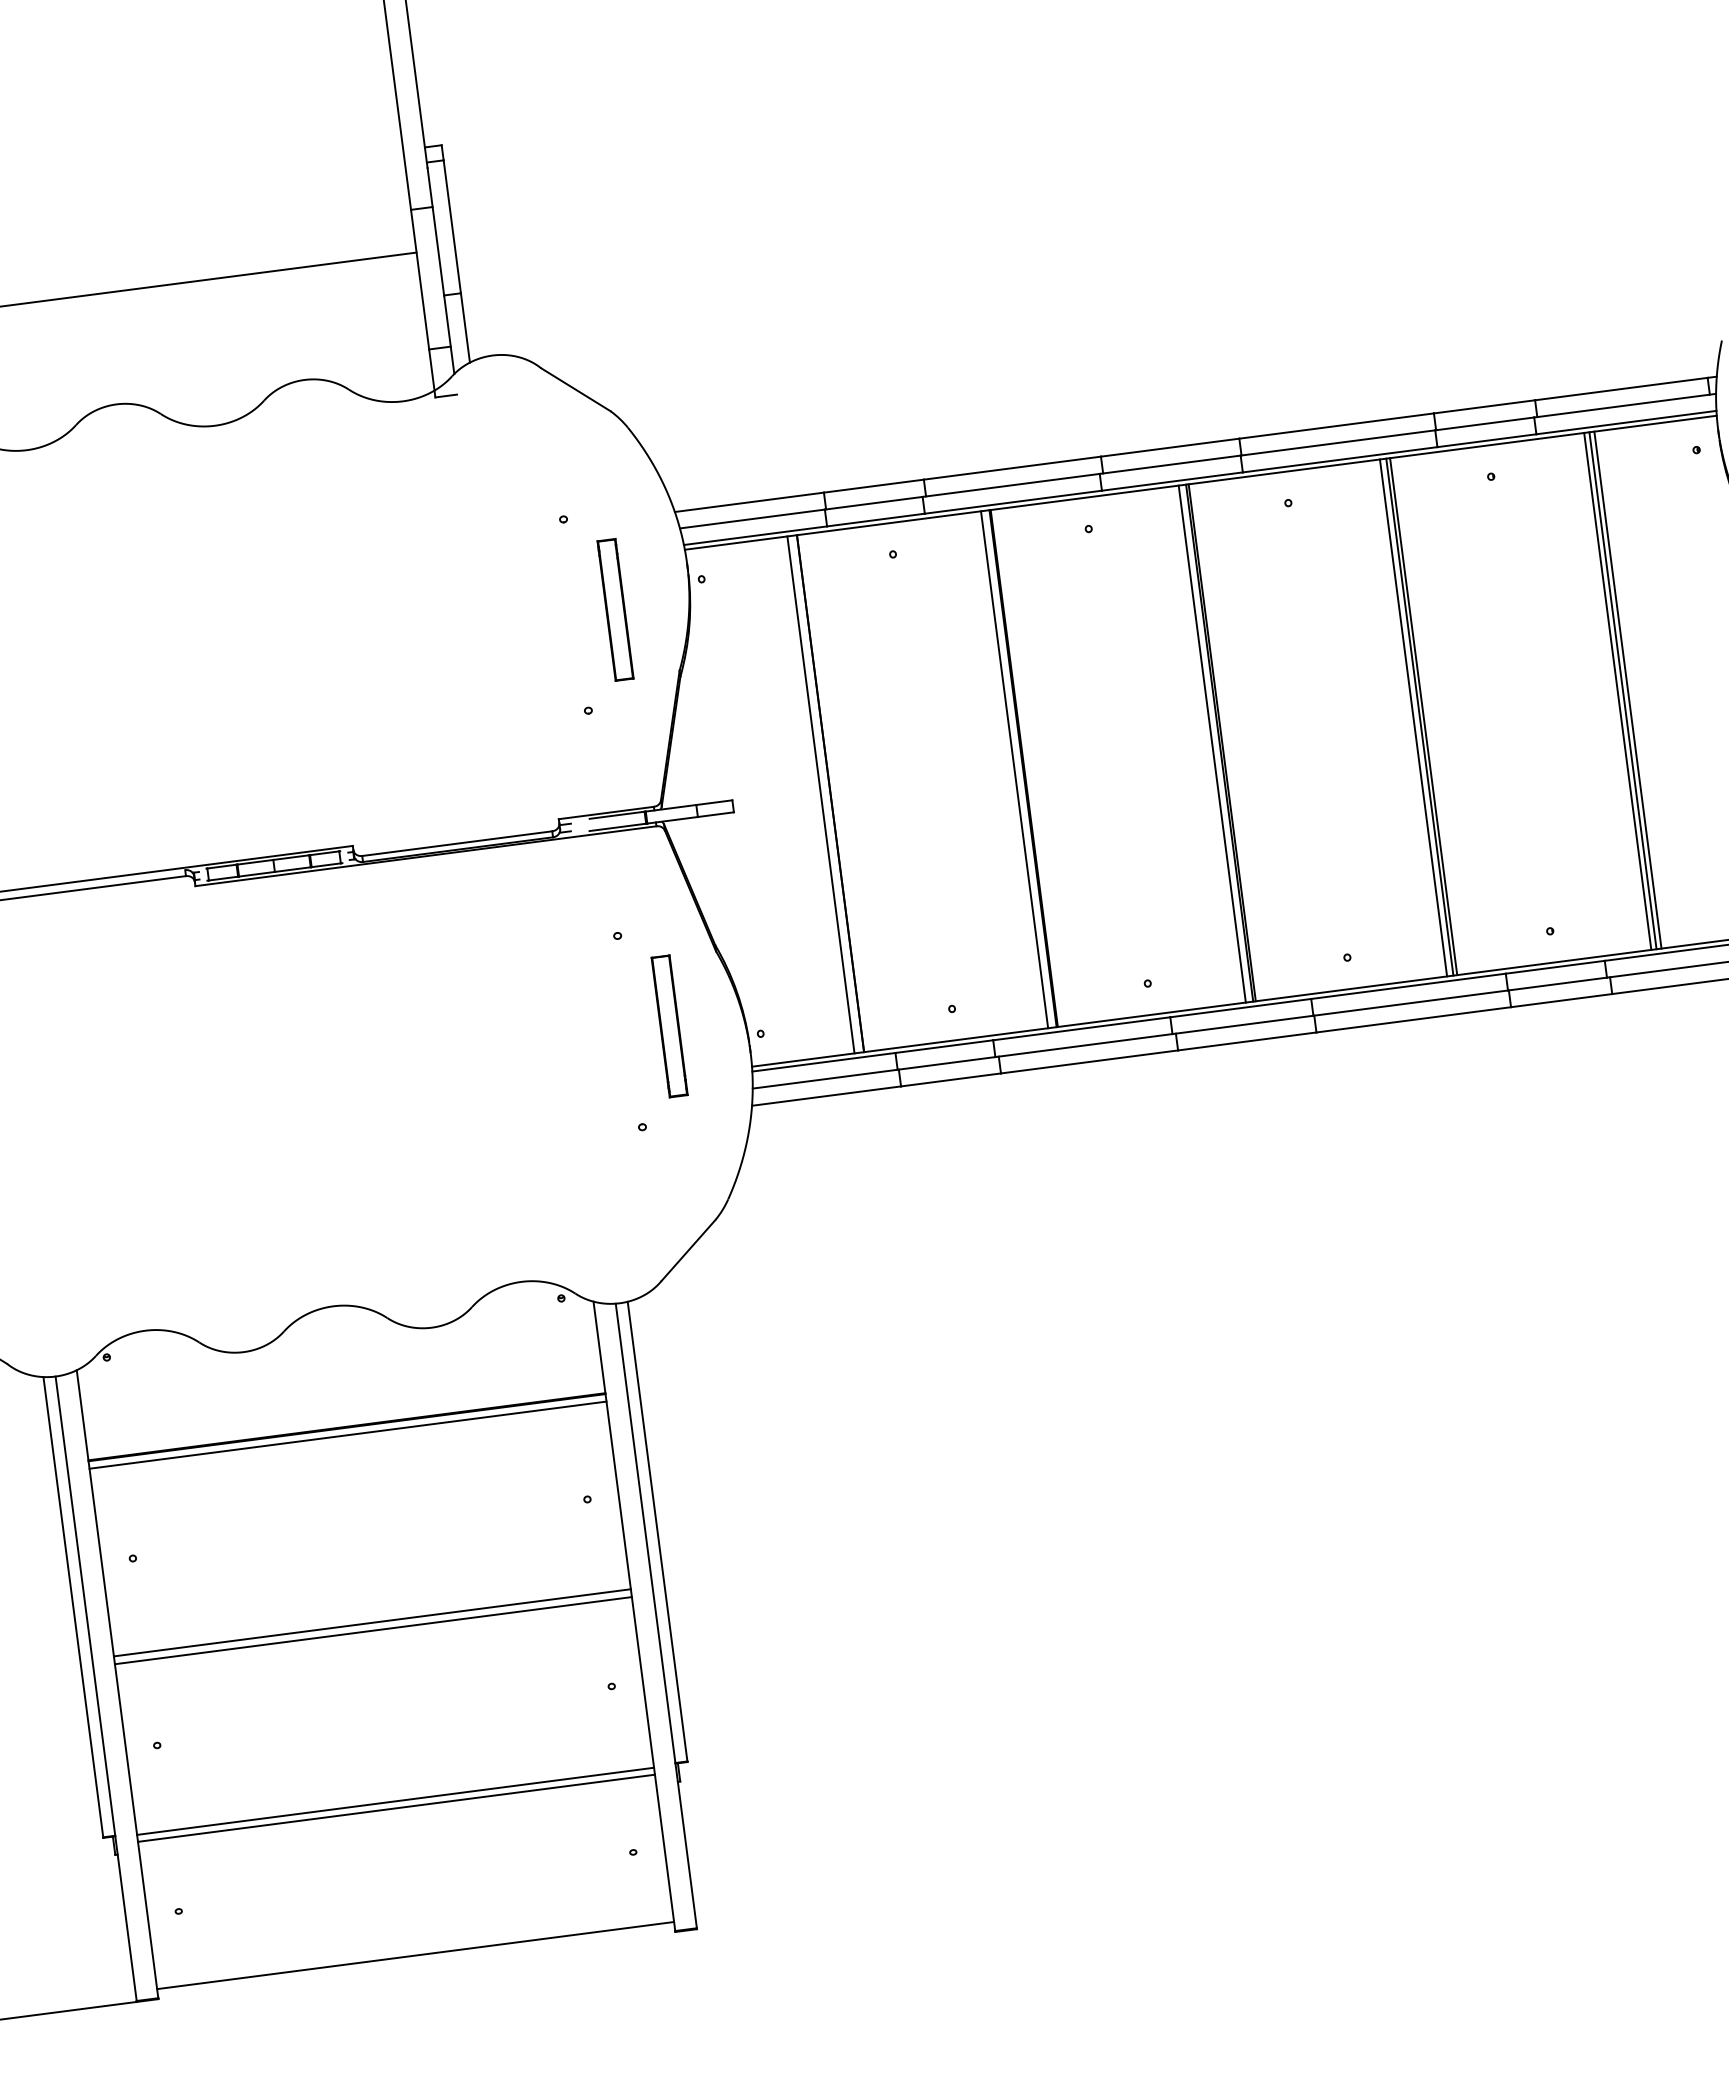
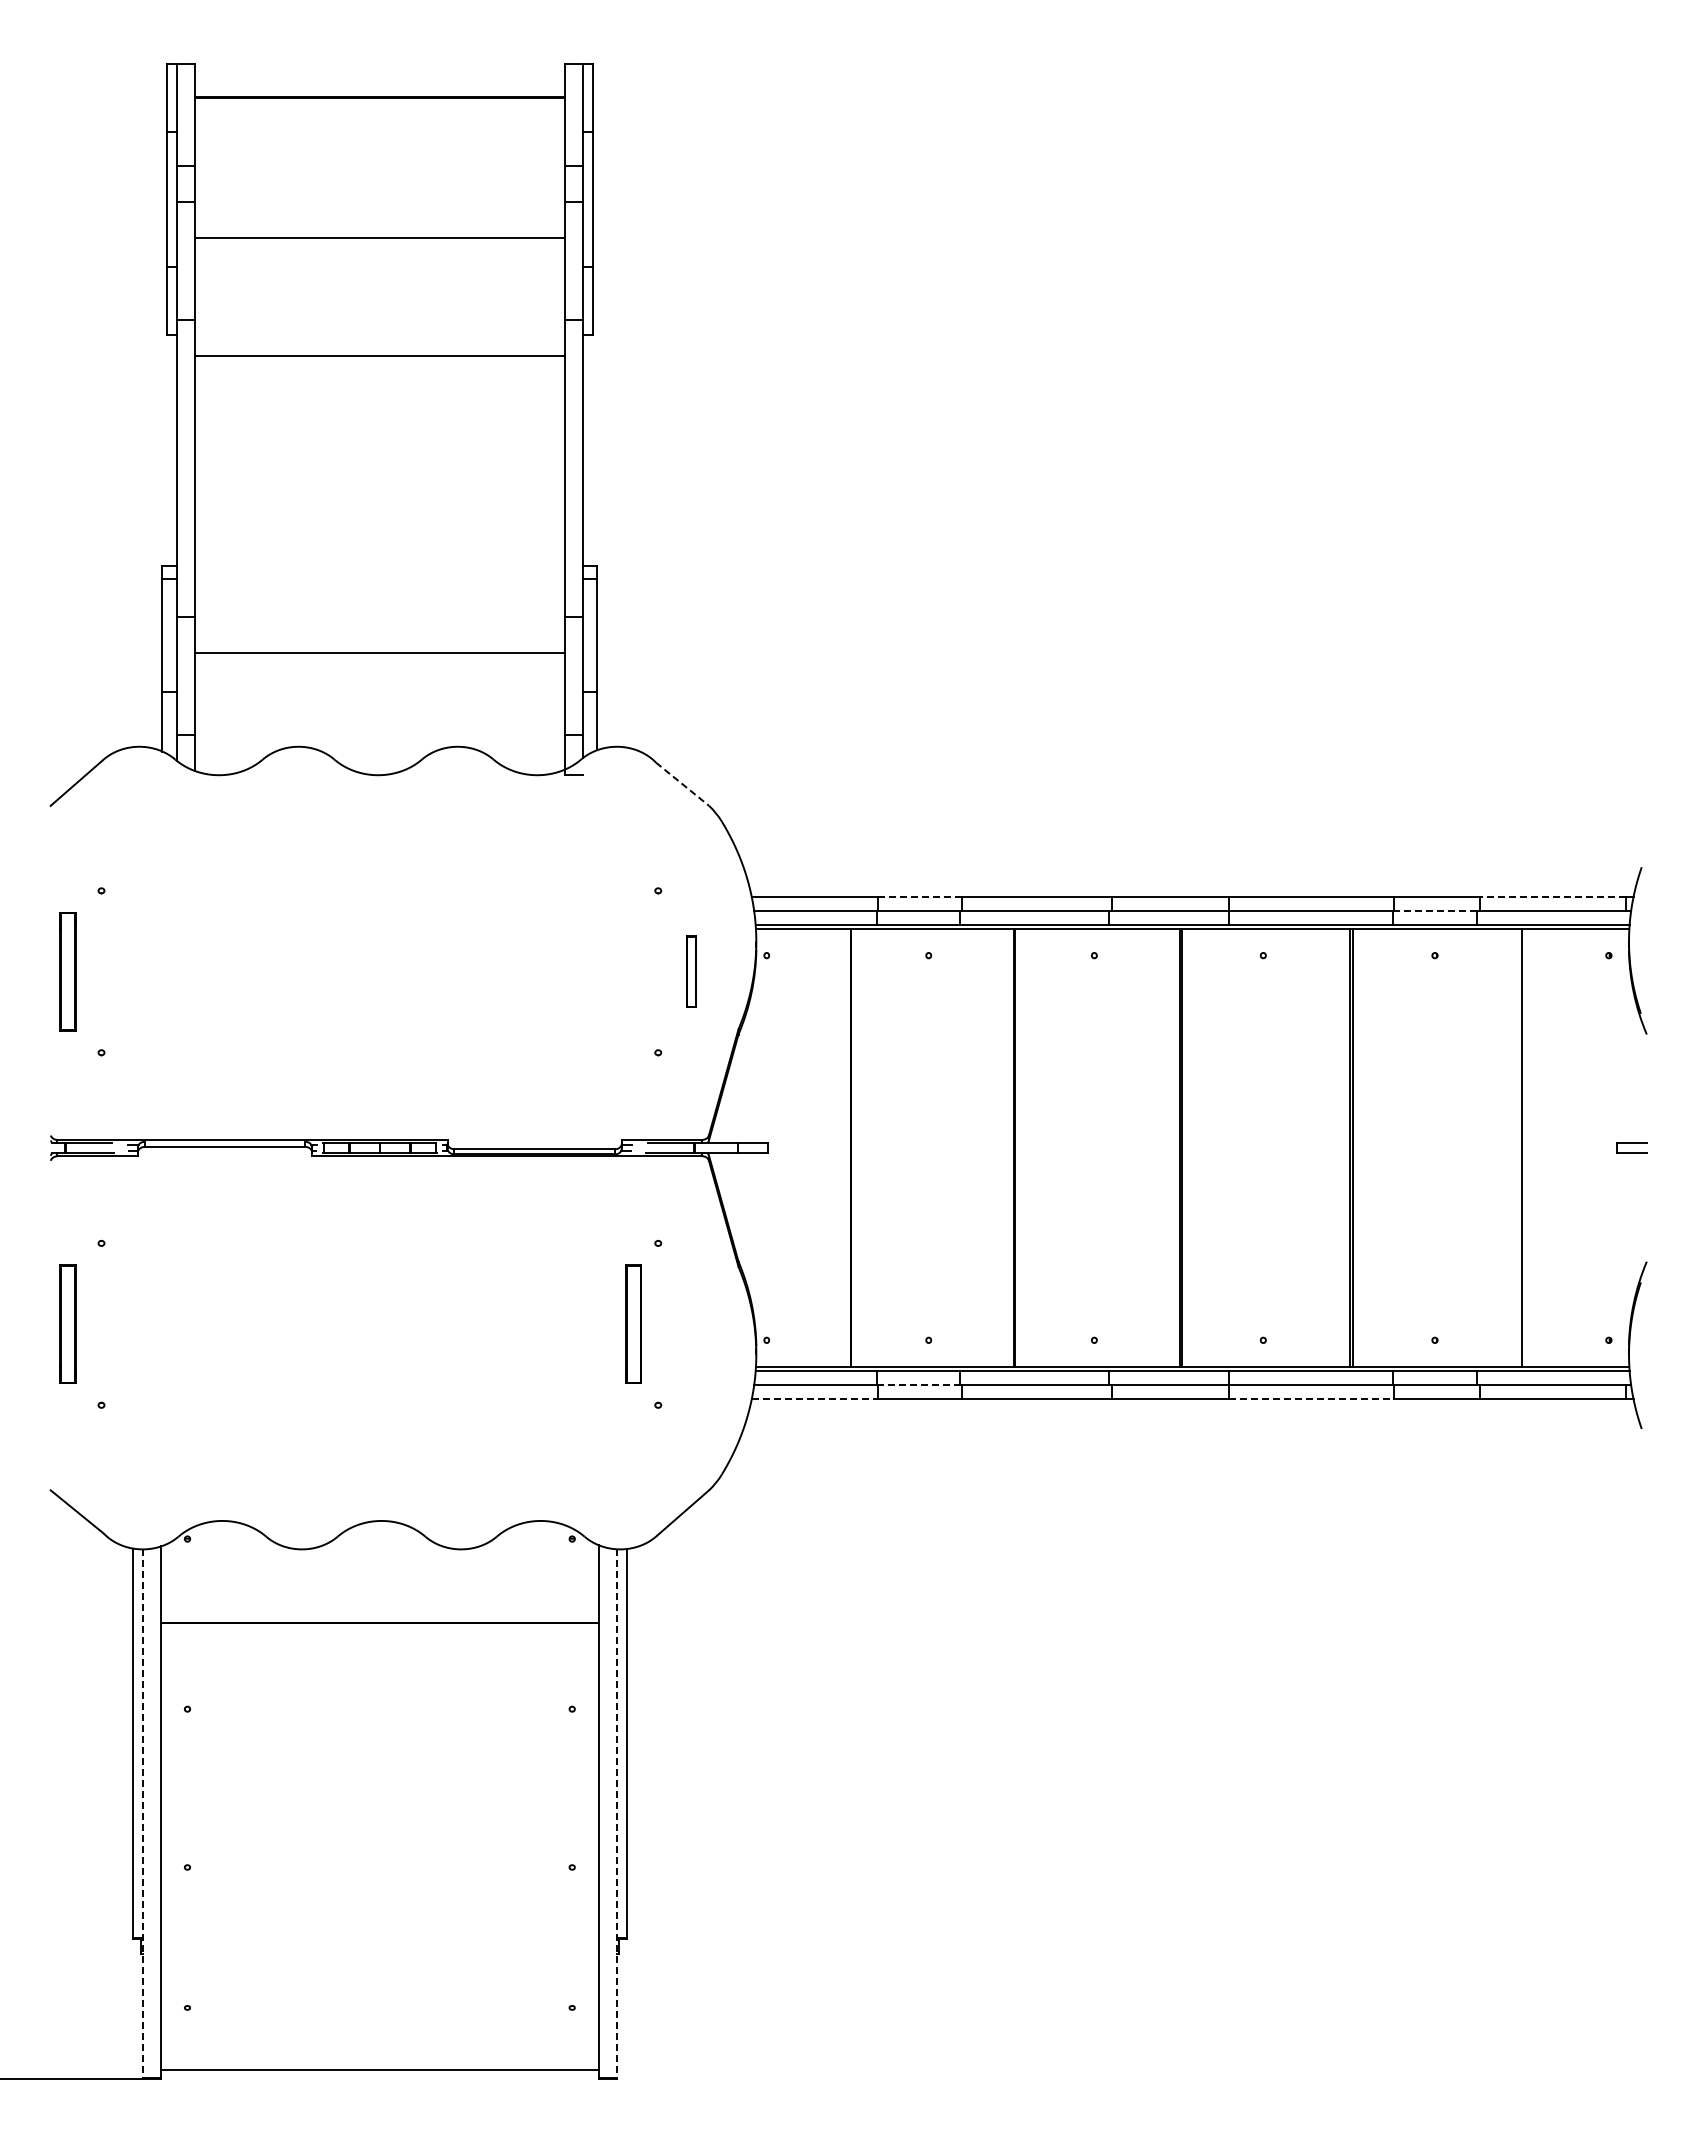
line: (1620, 388) -> (1552, 896), solid -> dashed
line: (575, 390) -> (682, 784), solid -> dashed
line: (1484, 423) -> (1435, 910), solid -> dashed
line: (874, 485) -> (920, 896), solid -> dashed
part: (615, 609) -> (691, 971), size x0.6
line: (1627, 689) -> (1525, 1147), removed
line: (1618, 690) -> (1517, 1147), removed
line: (1413, 717) -> (1344, 1147), removed
line: (1211, 743) -> (1173, 1147), removed
line: (1014, 769) -> (1006, 1147), removed
line: (820, 794) -> (842, 1147), removed
line: (1414, 1019) -> (1312, 1399), solid -> dashed
part: (669, 1025) -> (633, 1323), moved
line: (946, 1063) -> (918, 1385), solid -> dashed
line: (827, 1096) -> (815, 1399), solid -> dashed
line: (347, 1434) -> (379, 1629), removed
line: (655, 1617) -> (616, 1814), solid -> dashed
line: (371, 1622) -> (379, 1788), removed
line: (373, 1631) -> (379, 1795), removed
line: (95, 1689) -> (142, 1814), solid -> dashed
line: (395, 1801) -> (379, 1939), removed
line: (396, 1808) -> (379, 1945), removed

